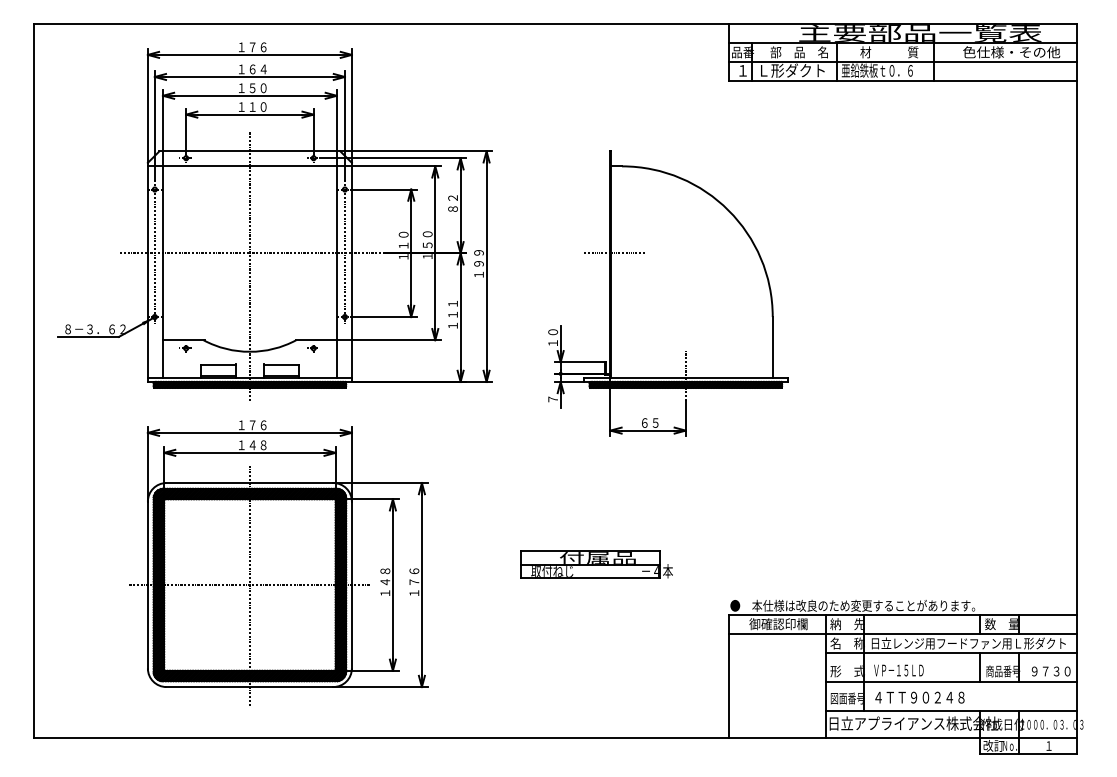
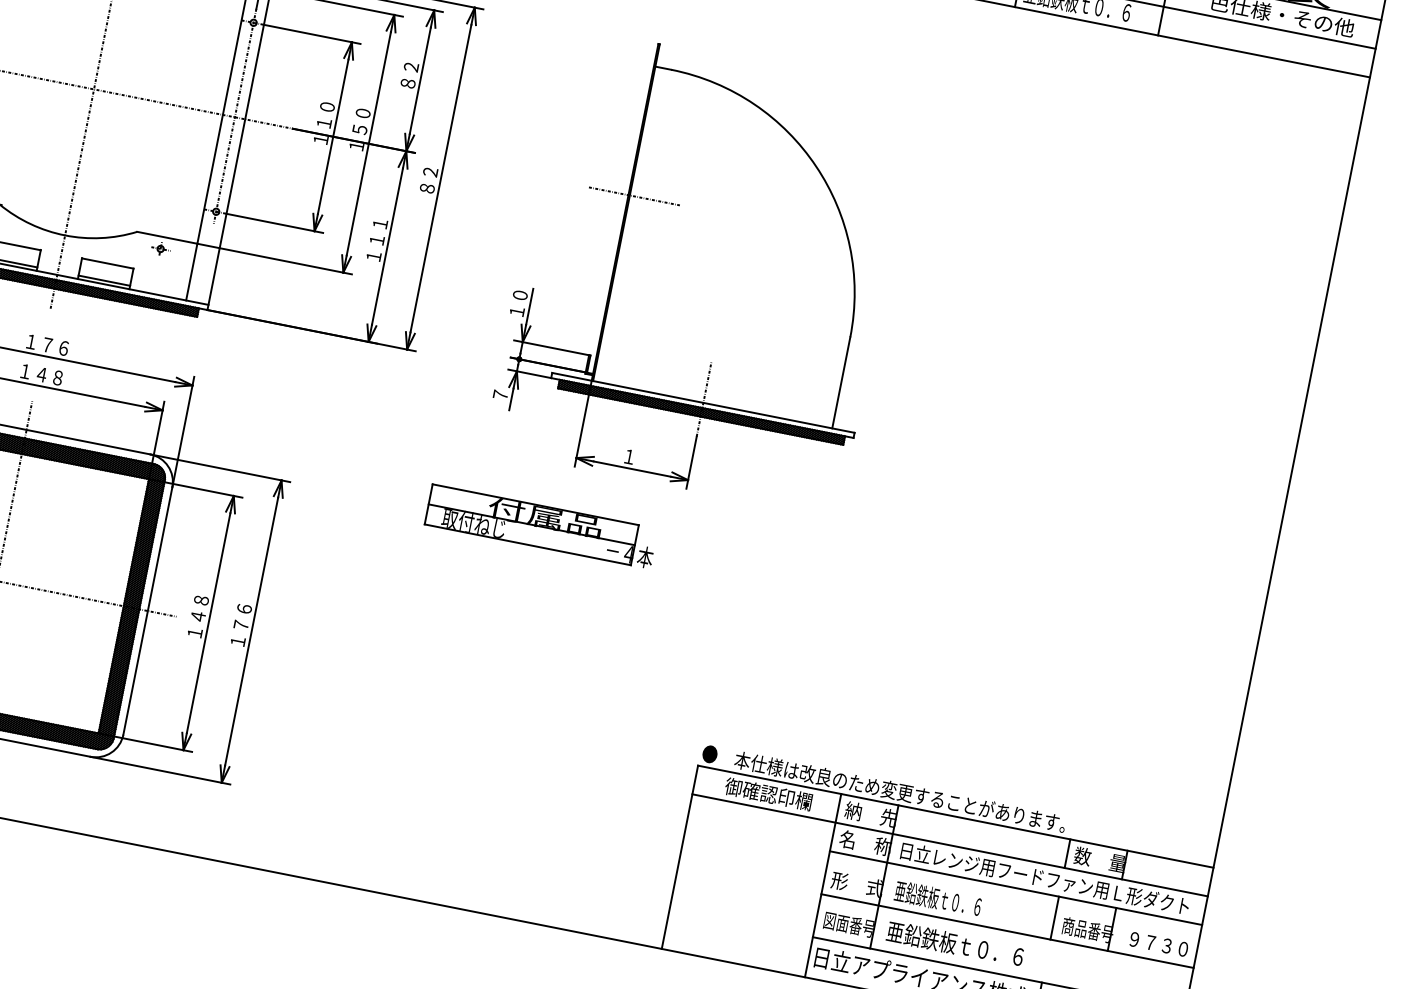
text: (478, 263) -> (429, 171), １９９ -> ８２
text: (650, 422) -> (638, 457), ６５ -> １
part: (596, 564) -> (541, 526), moved
text: (901, 670) -> (937, 899), ＶＰ－１５ＬＤ -> 亜鉛鉄板ｔ０．６
text: (918, 697) -> (954, 944), ４ＴＴ９０２４８ -> 亜鉛鉄板ｔ０．６

